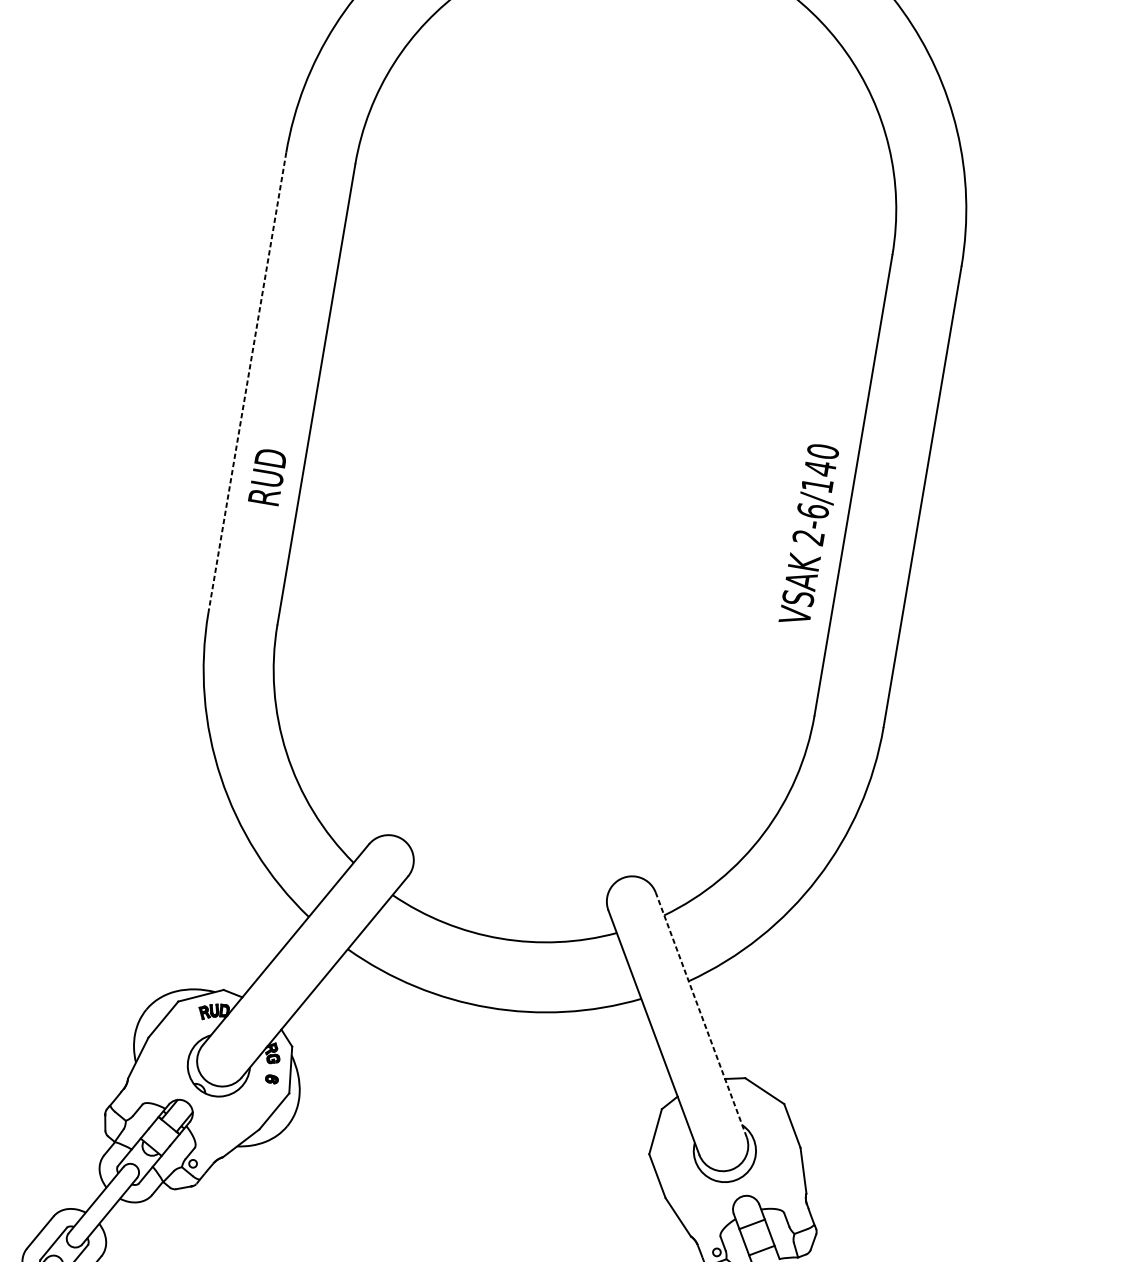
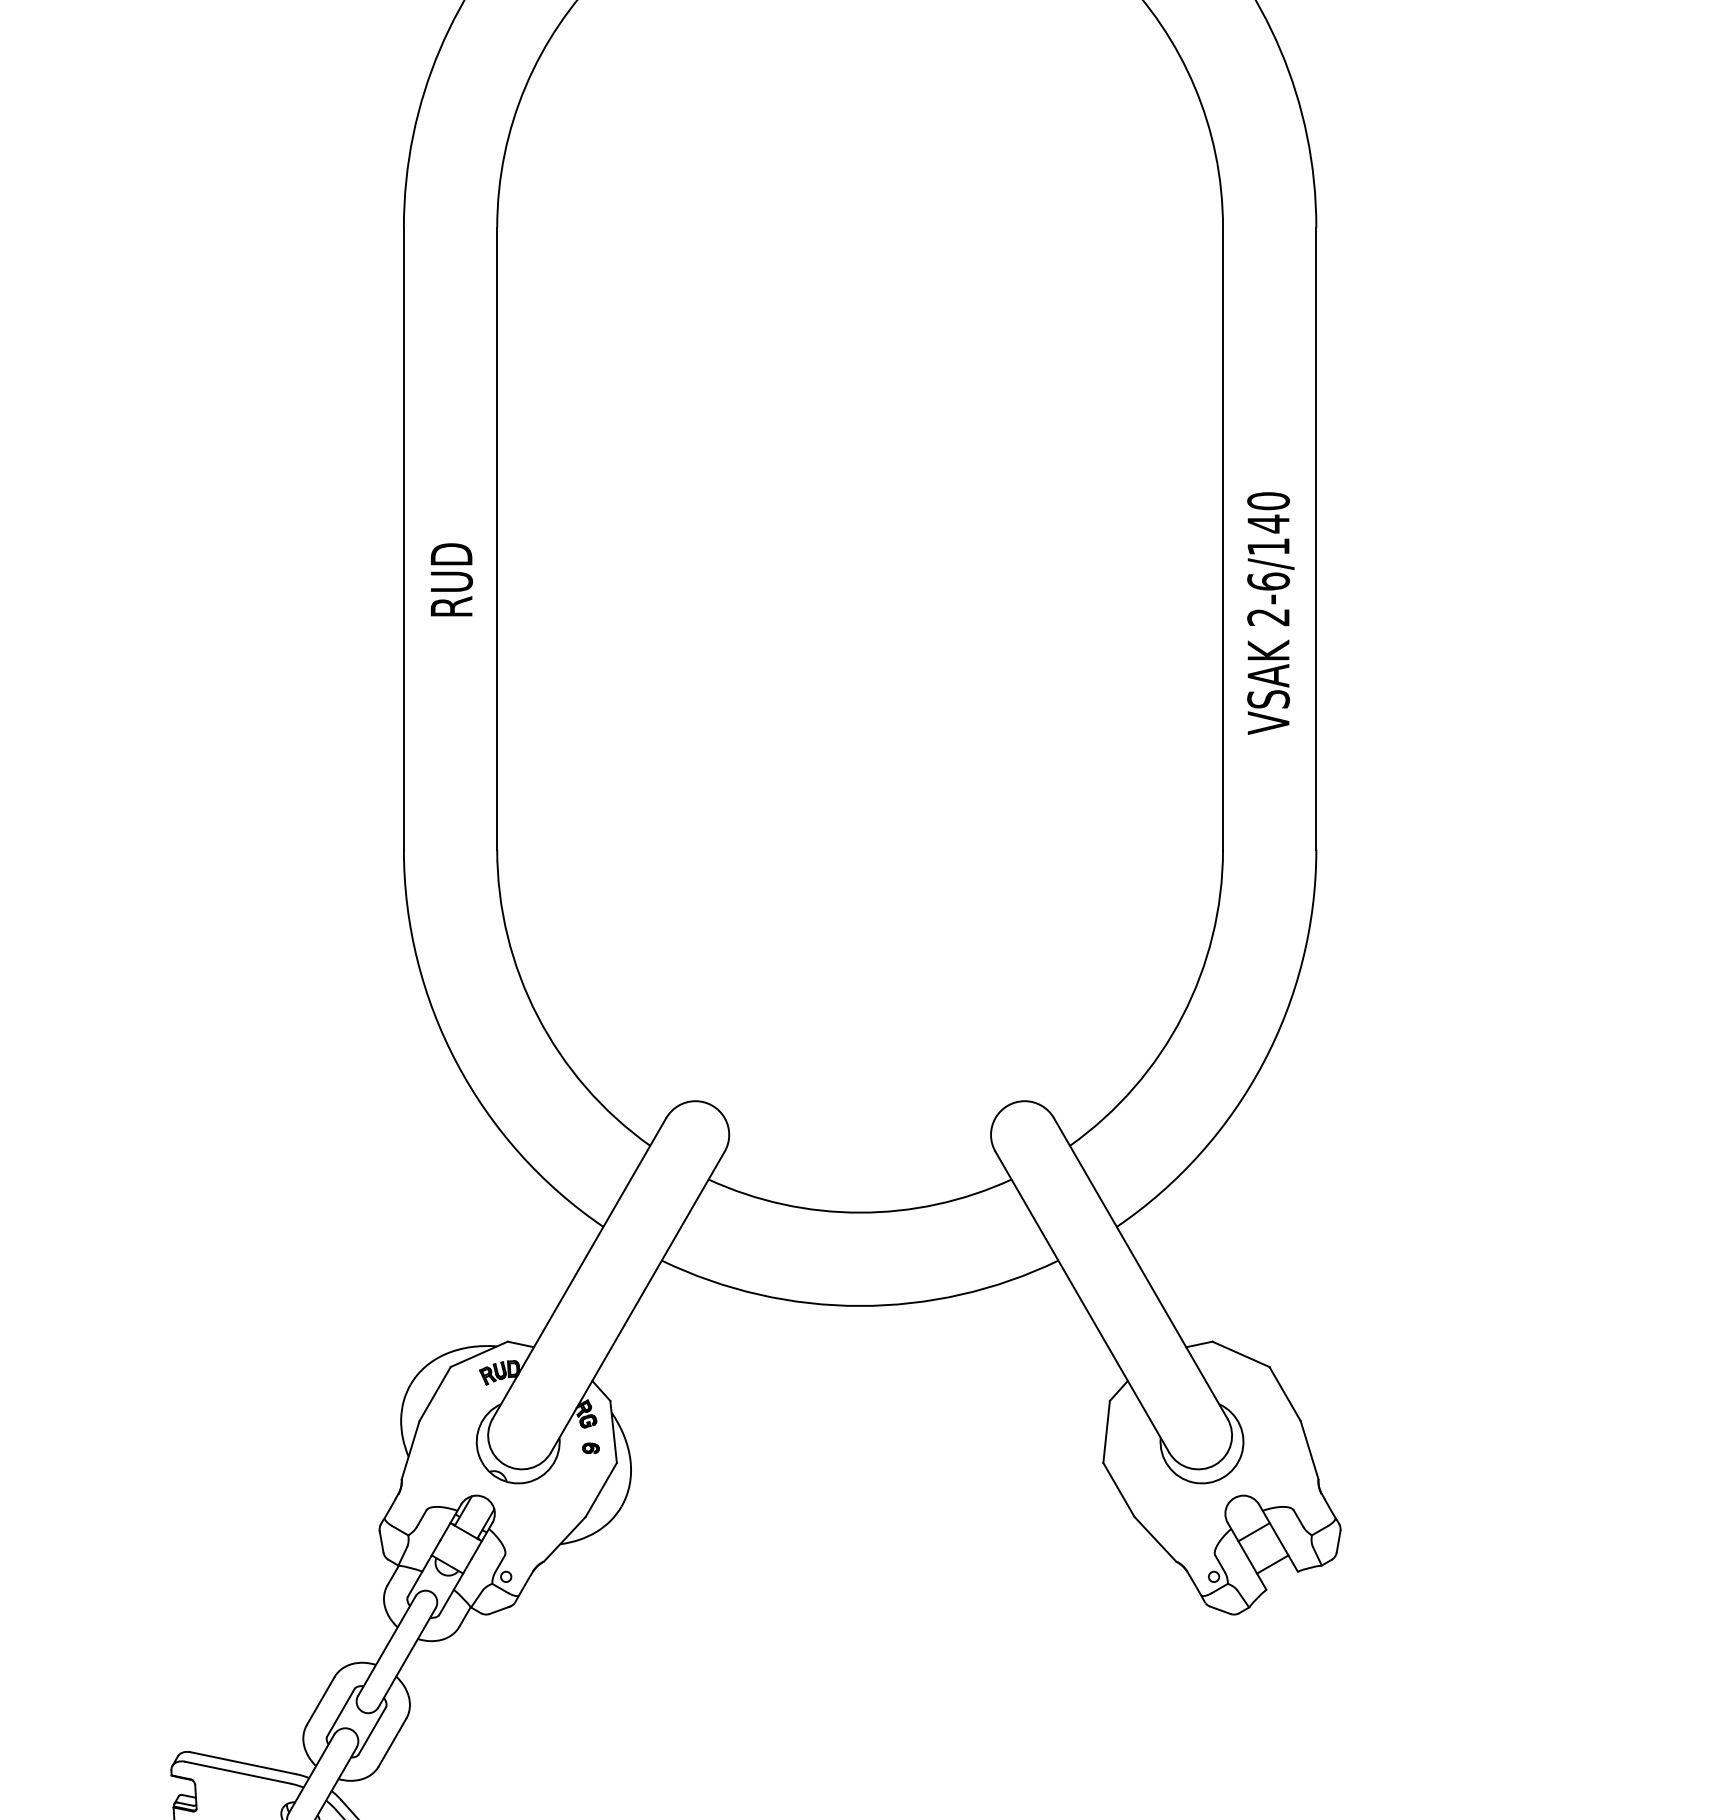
line: (246, 383) -> (403, 539), dashed -> solid
text: (267, 476) -> (451, 579), moved
text: (810, 534) -> (1270, 613), moved
line: (701, 1014) -> (1140, 1268), dashed -> solid

